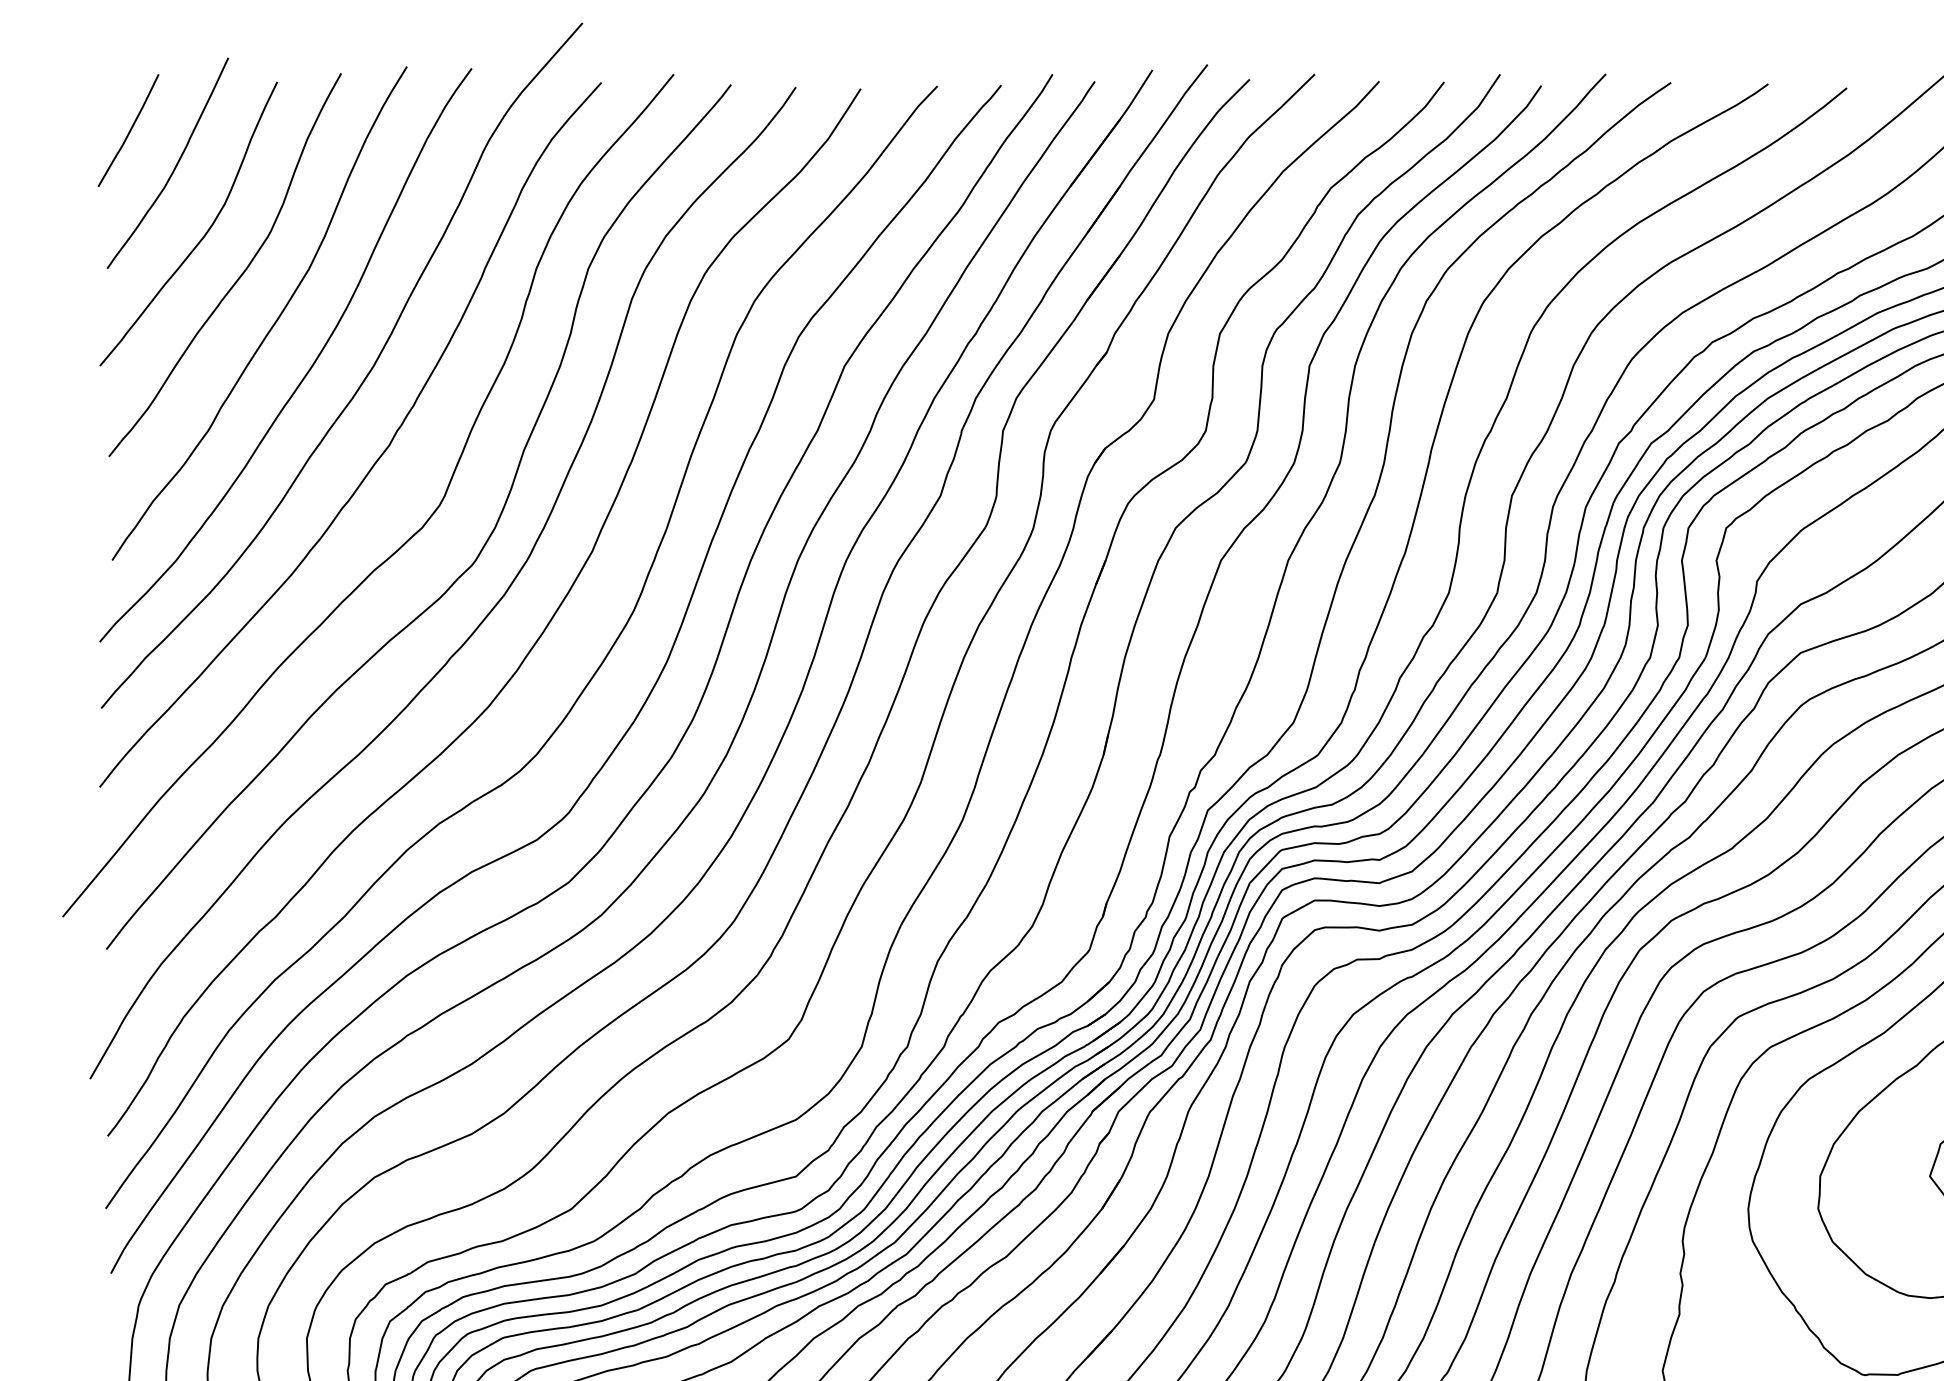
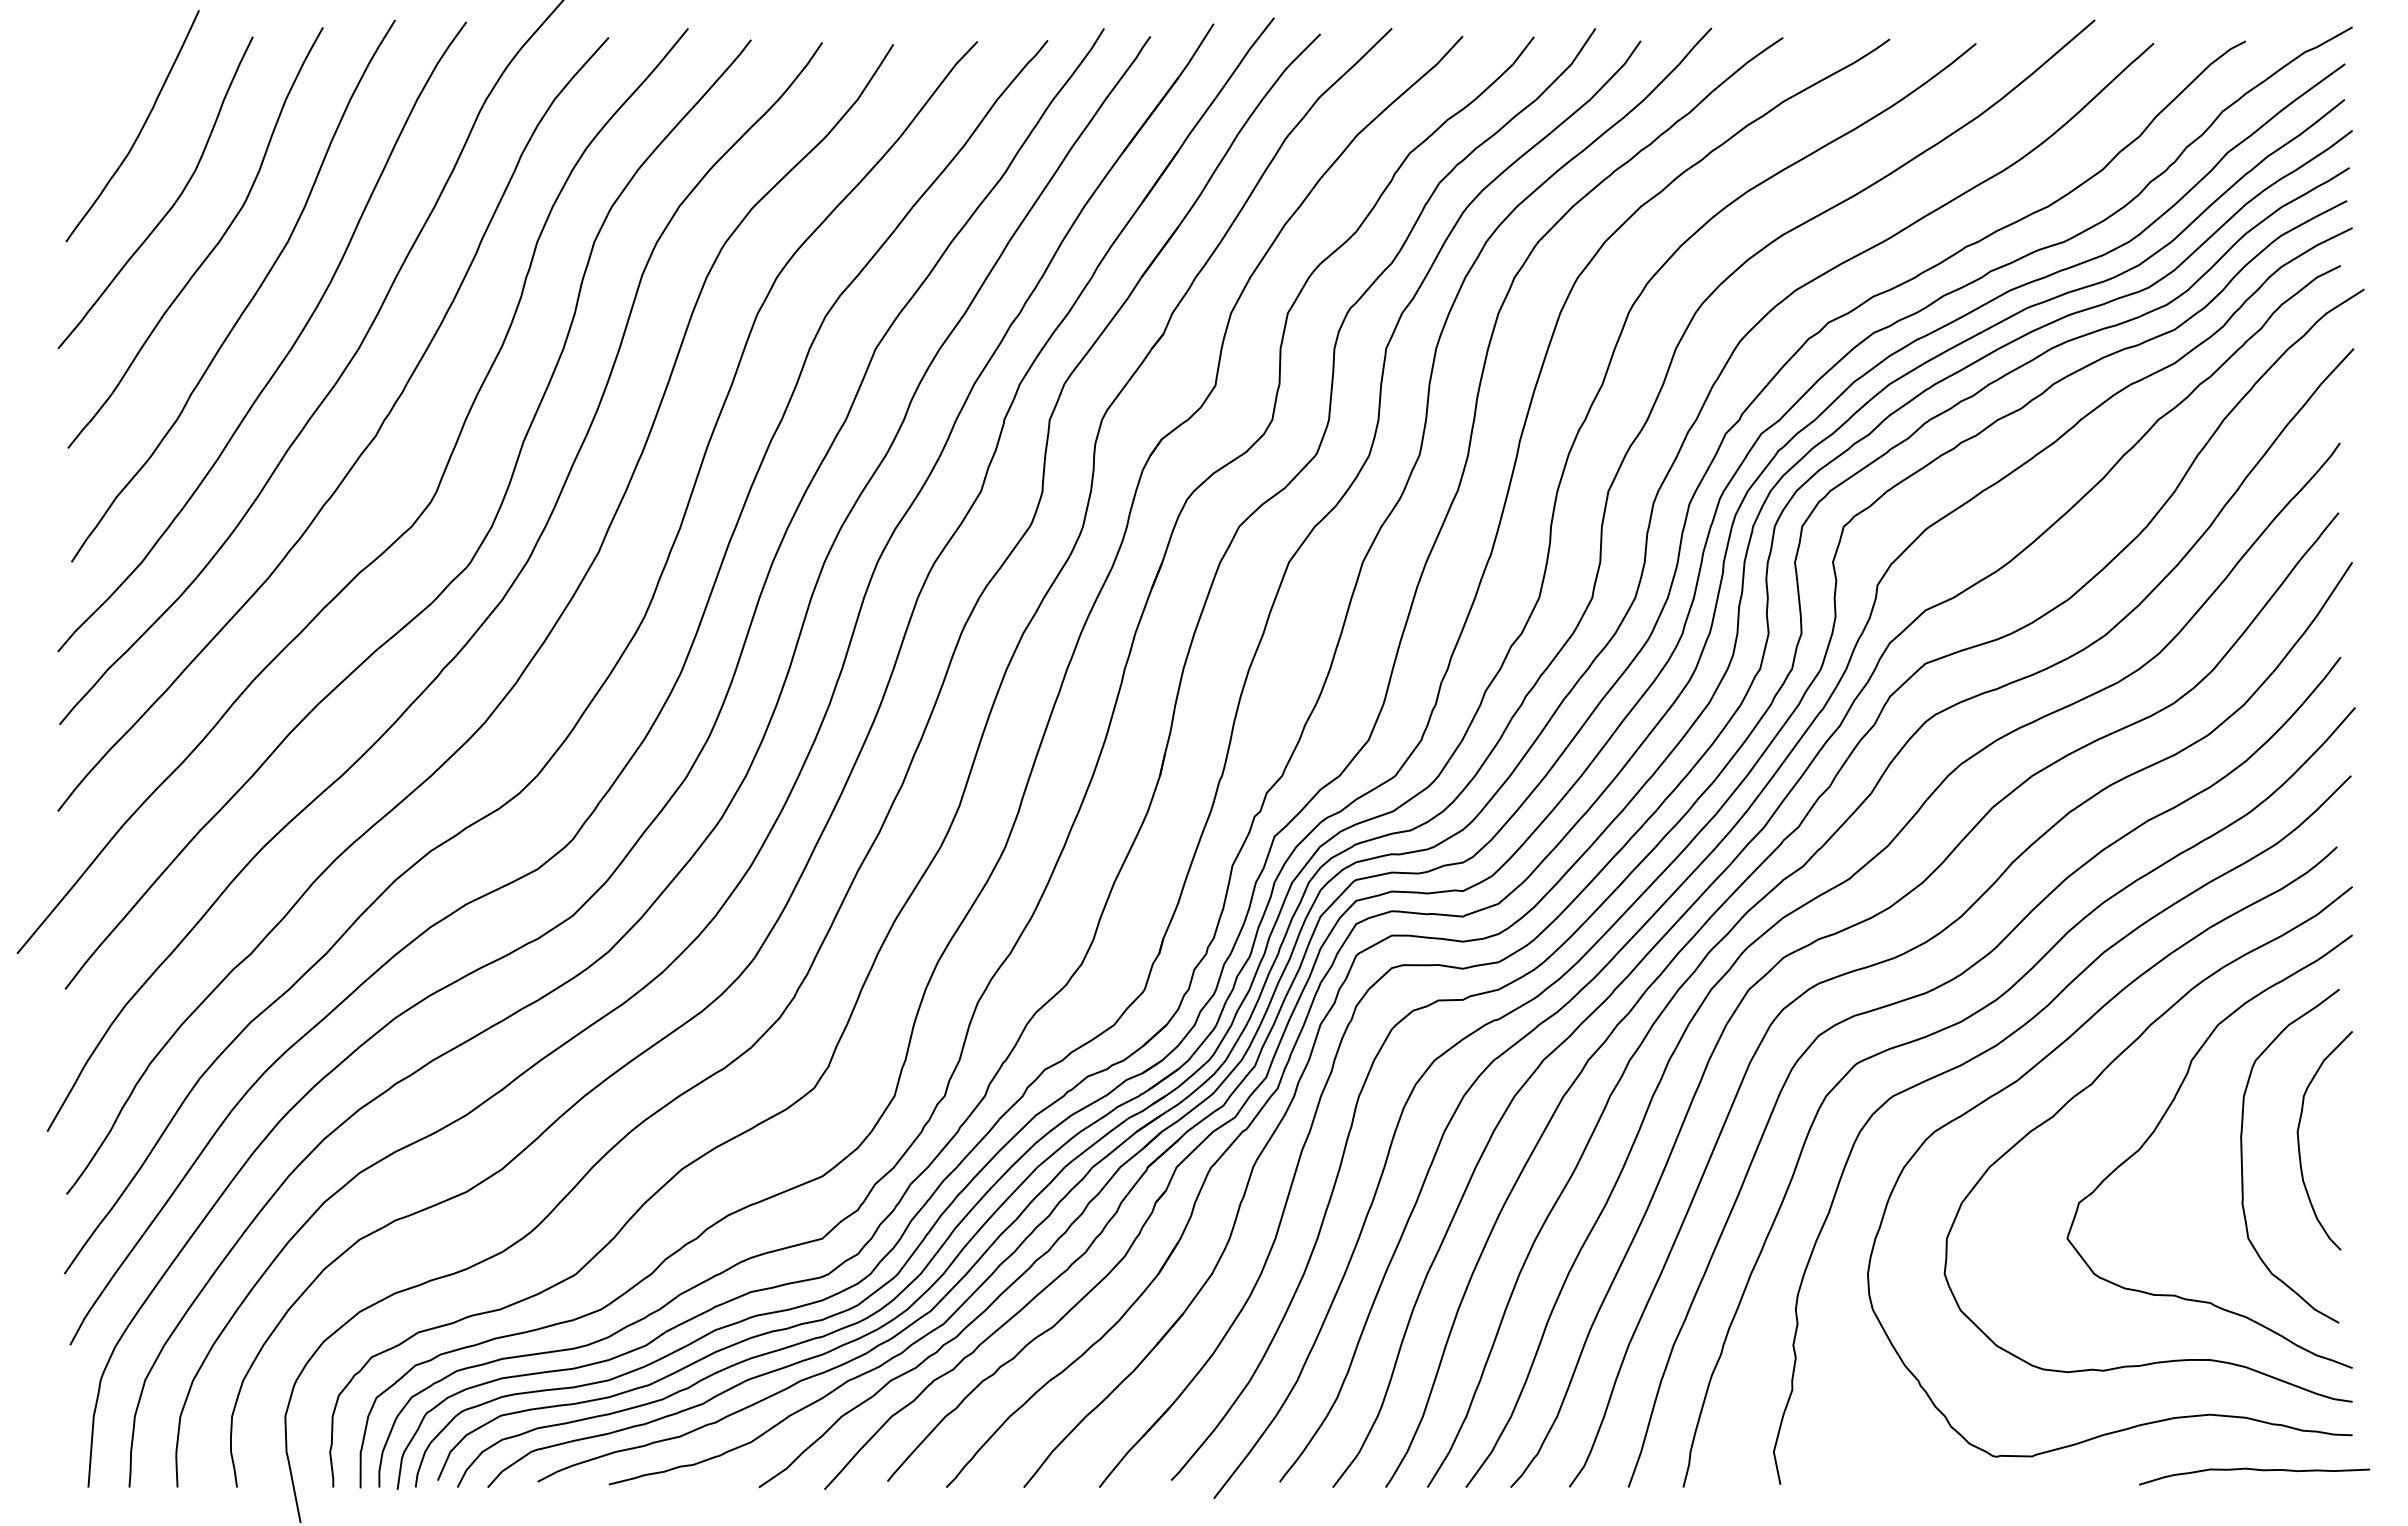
line: (129, 130) -> (90, 90), removed

